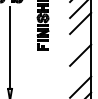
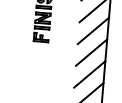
line: (80, 38) -> (93, 29), added
line: (80, 70) -> (89, 73), added

